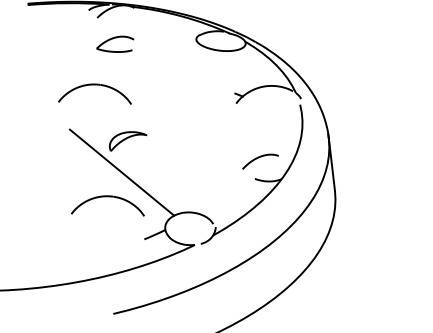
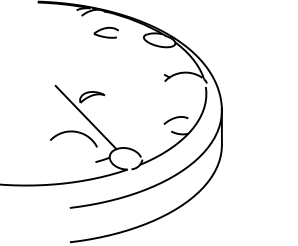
part: (114, 44) -> (105, 32), moved
part: (93, 95) -> (73, 65), removed

